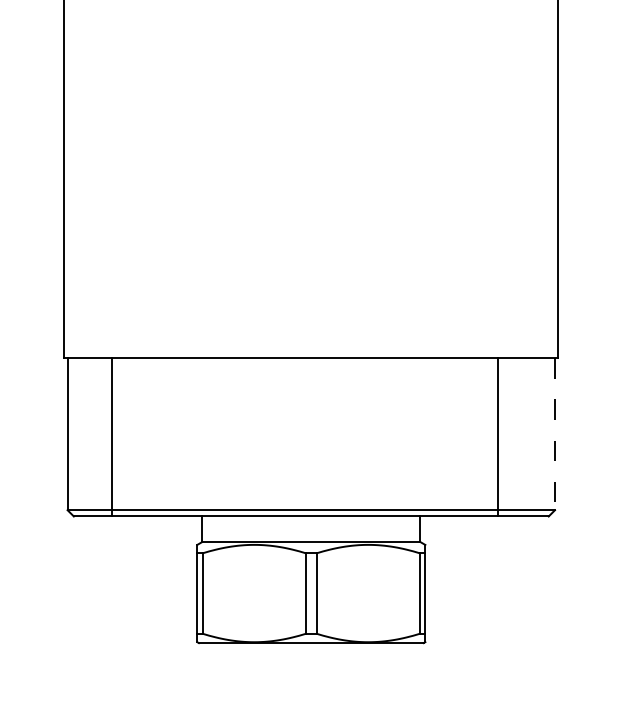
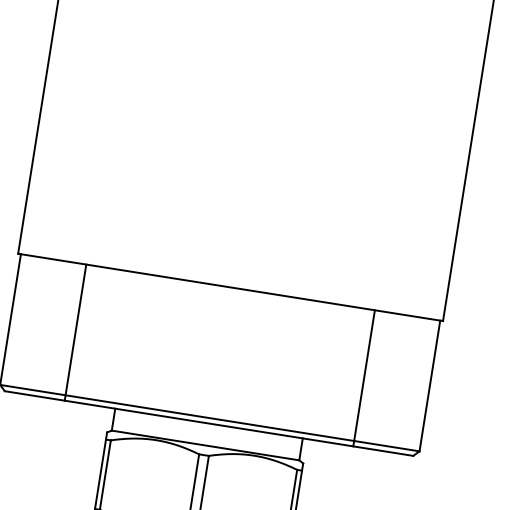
line: (555, 434) -> (430, 386), dashed -> solid
line: (111, 437) -> (75, 332), moved
line: (498, 437) -> (364, 378), moved

